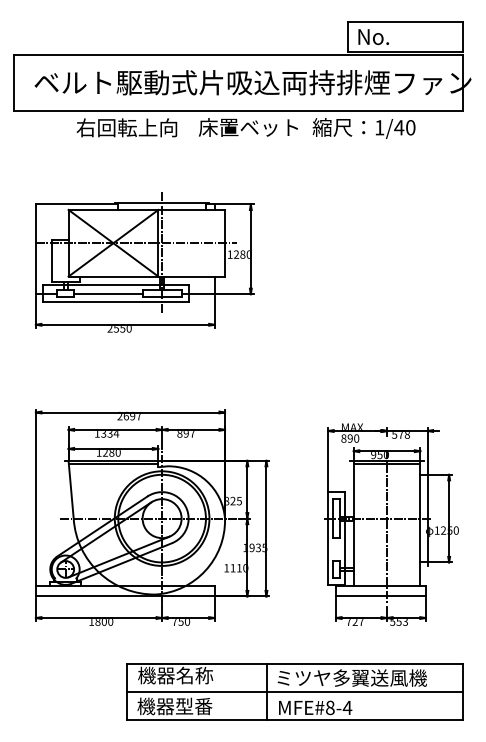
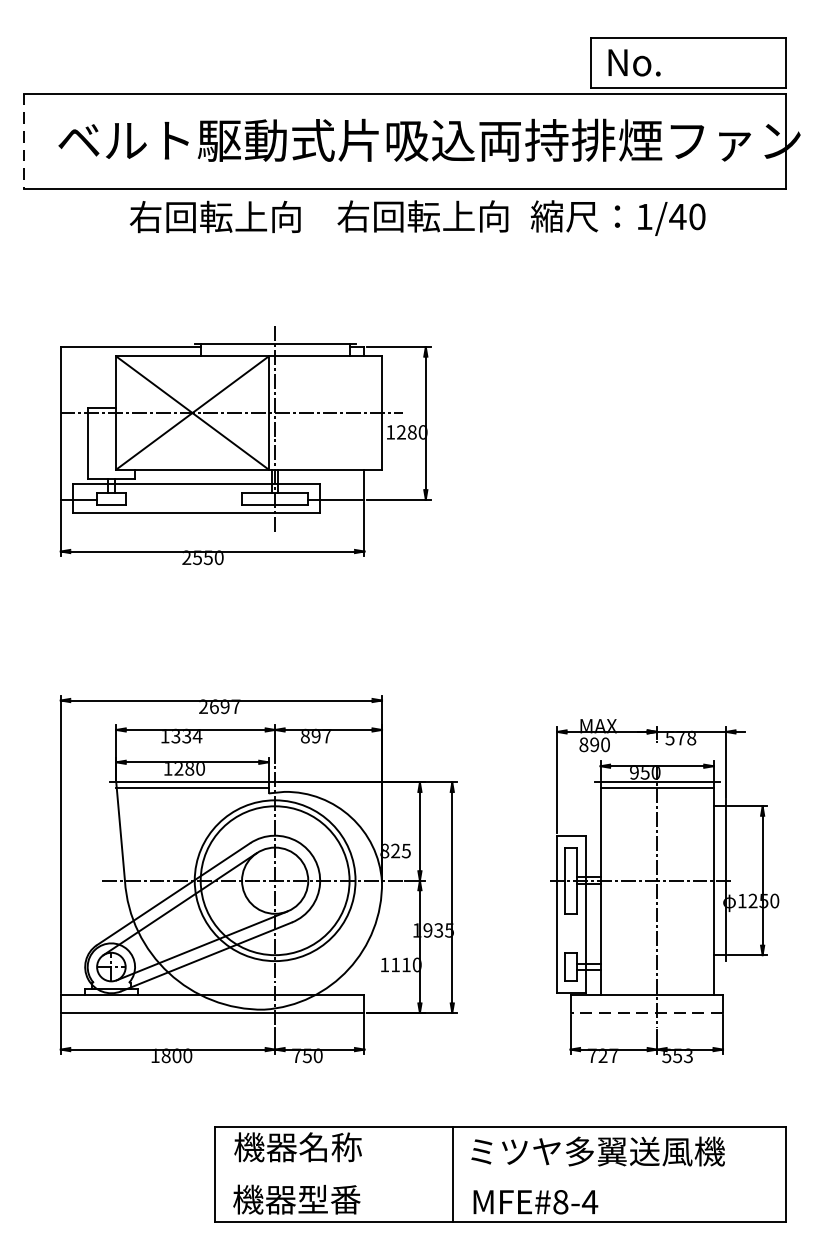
line: (14, 83) -> (24, 141), solid -> dashed
text: (249, 127) -> (423, 216), 床置ベット -> 右回転上向
line: (108, 294) -> (184, 500), removed
line: (380, 596) -> (646, 1012), solid -> dashed
line: (294, 691) -> (499, 1174), removed

